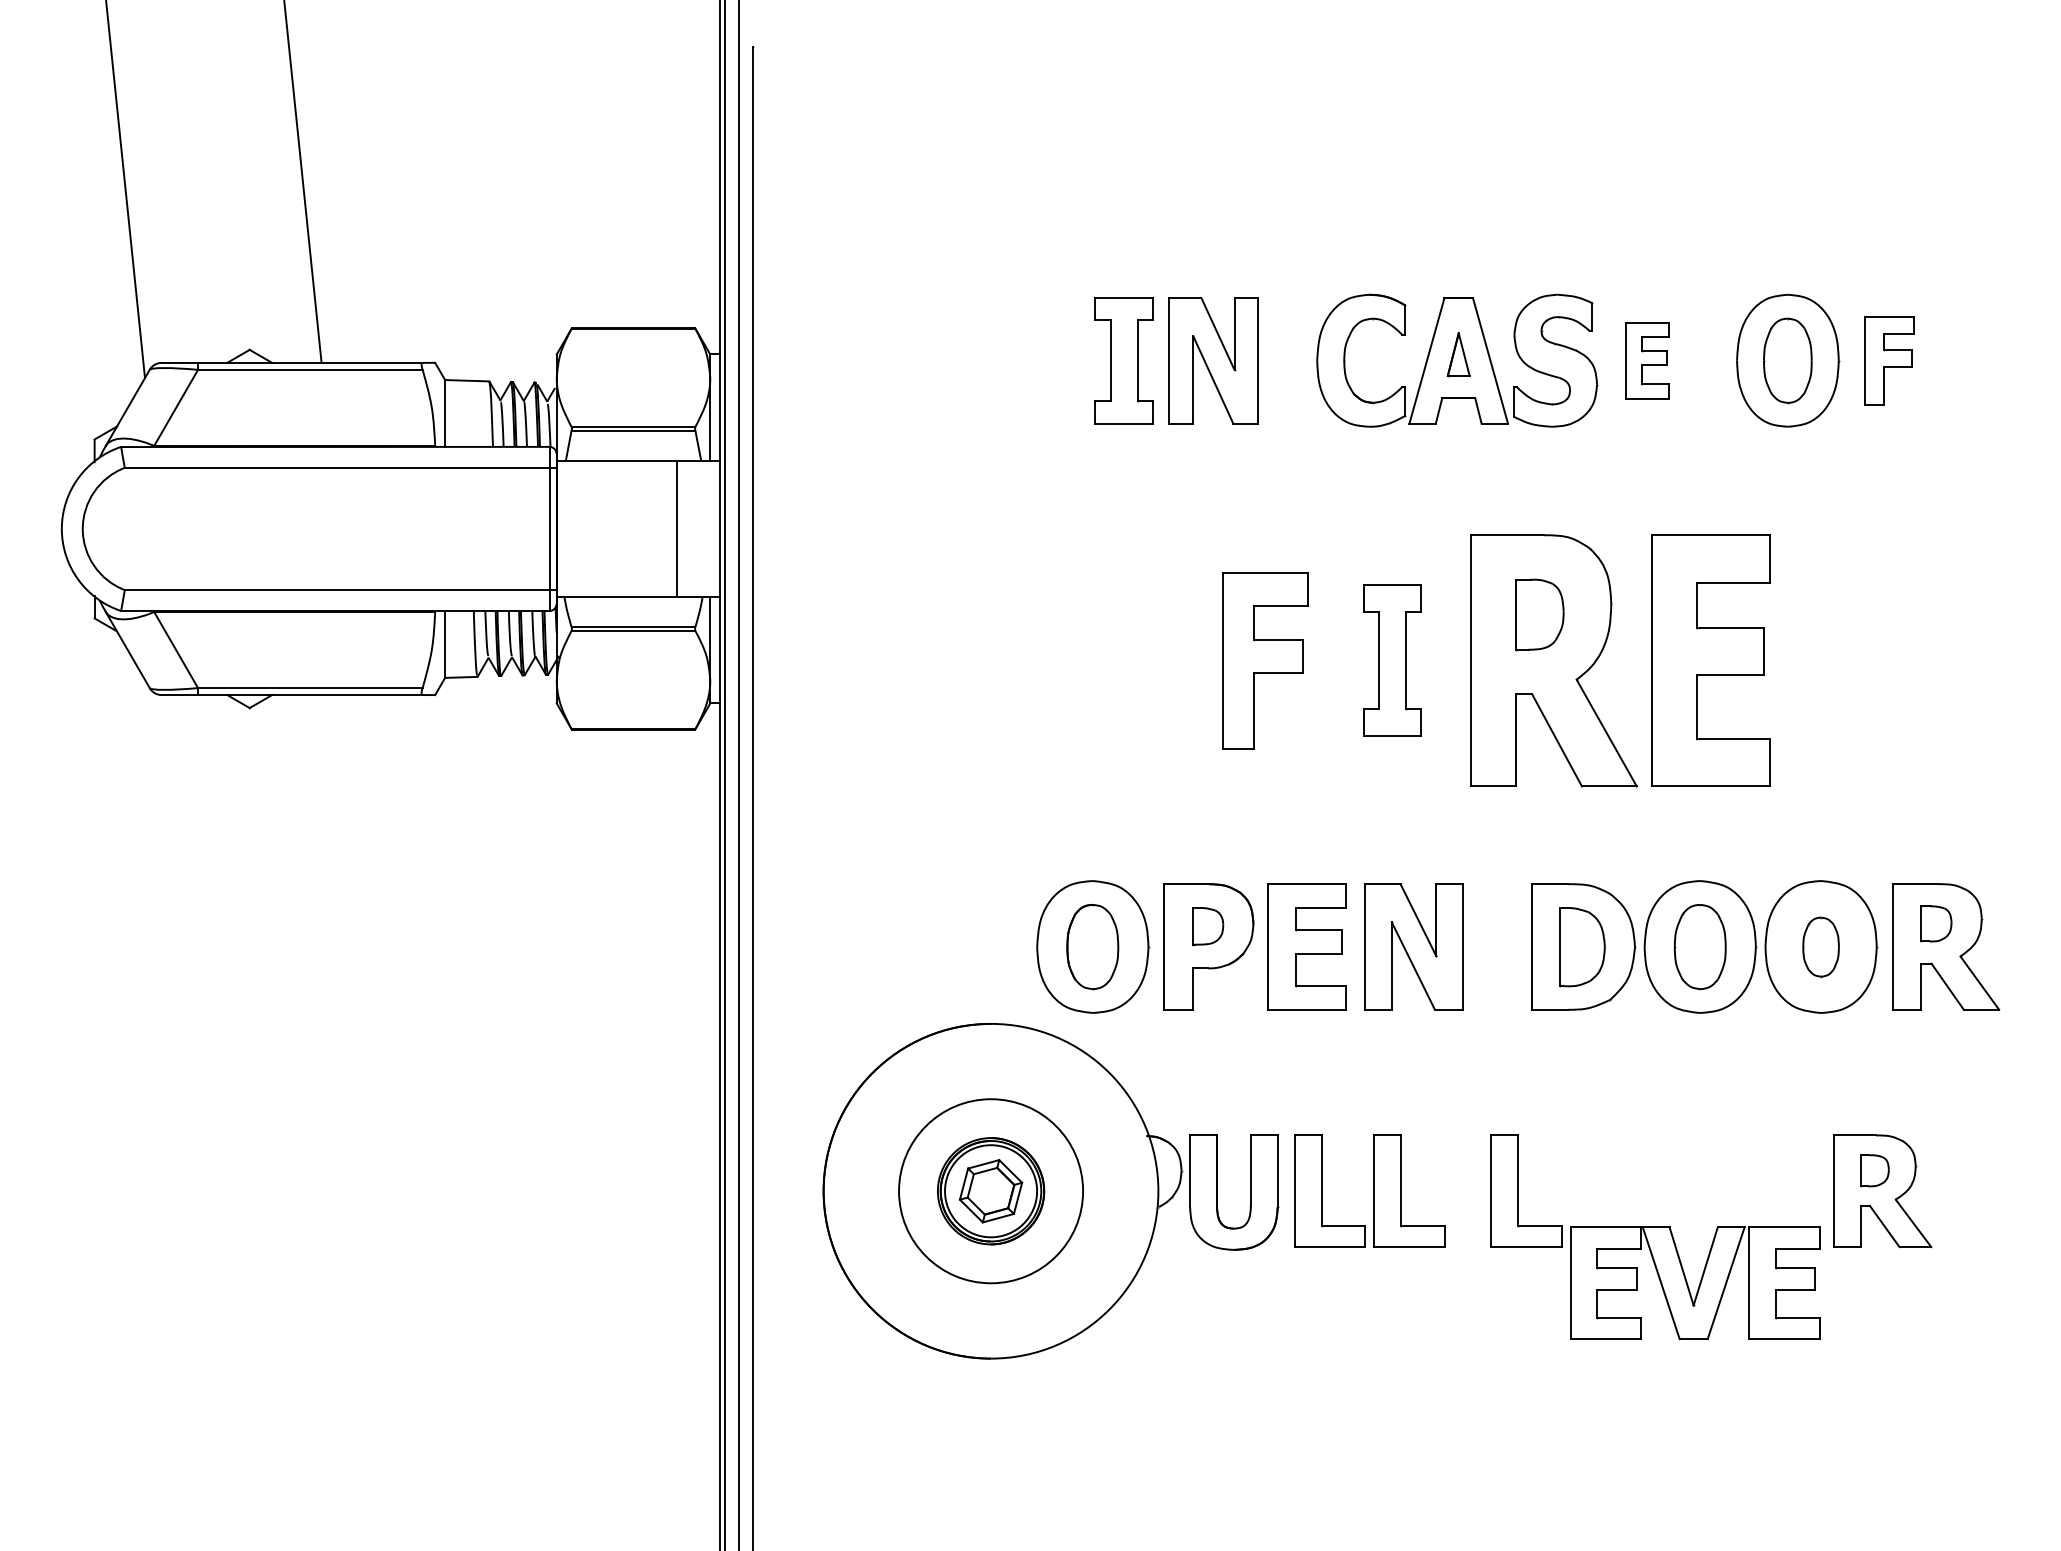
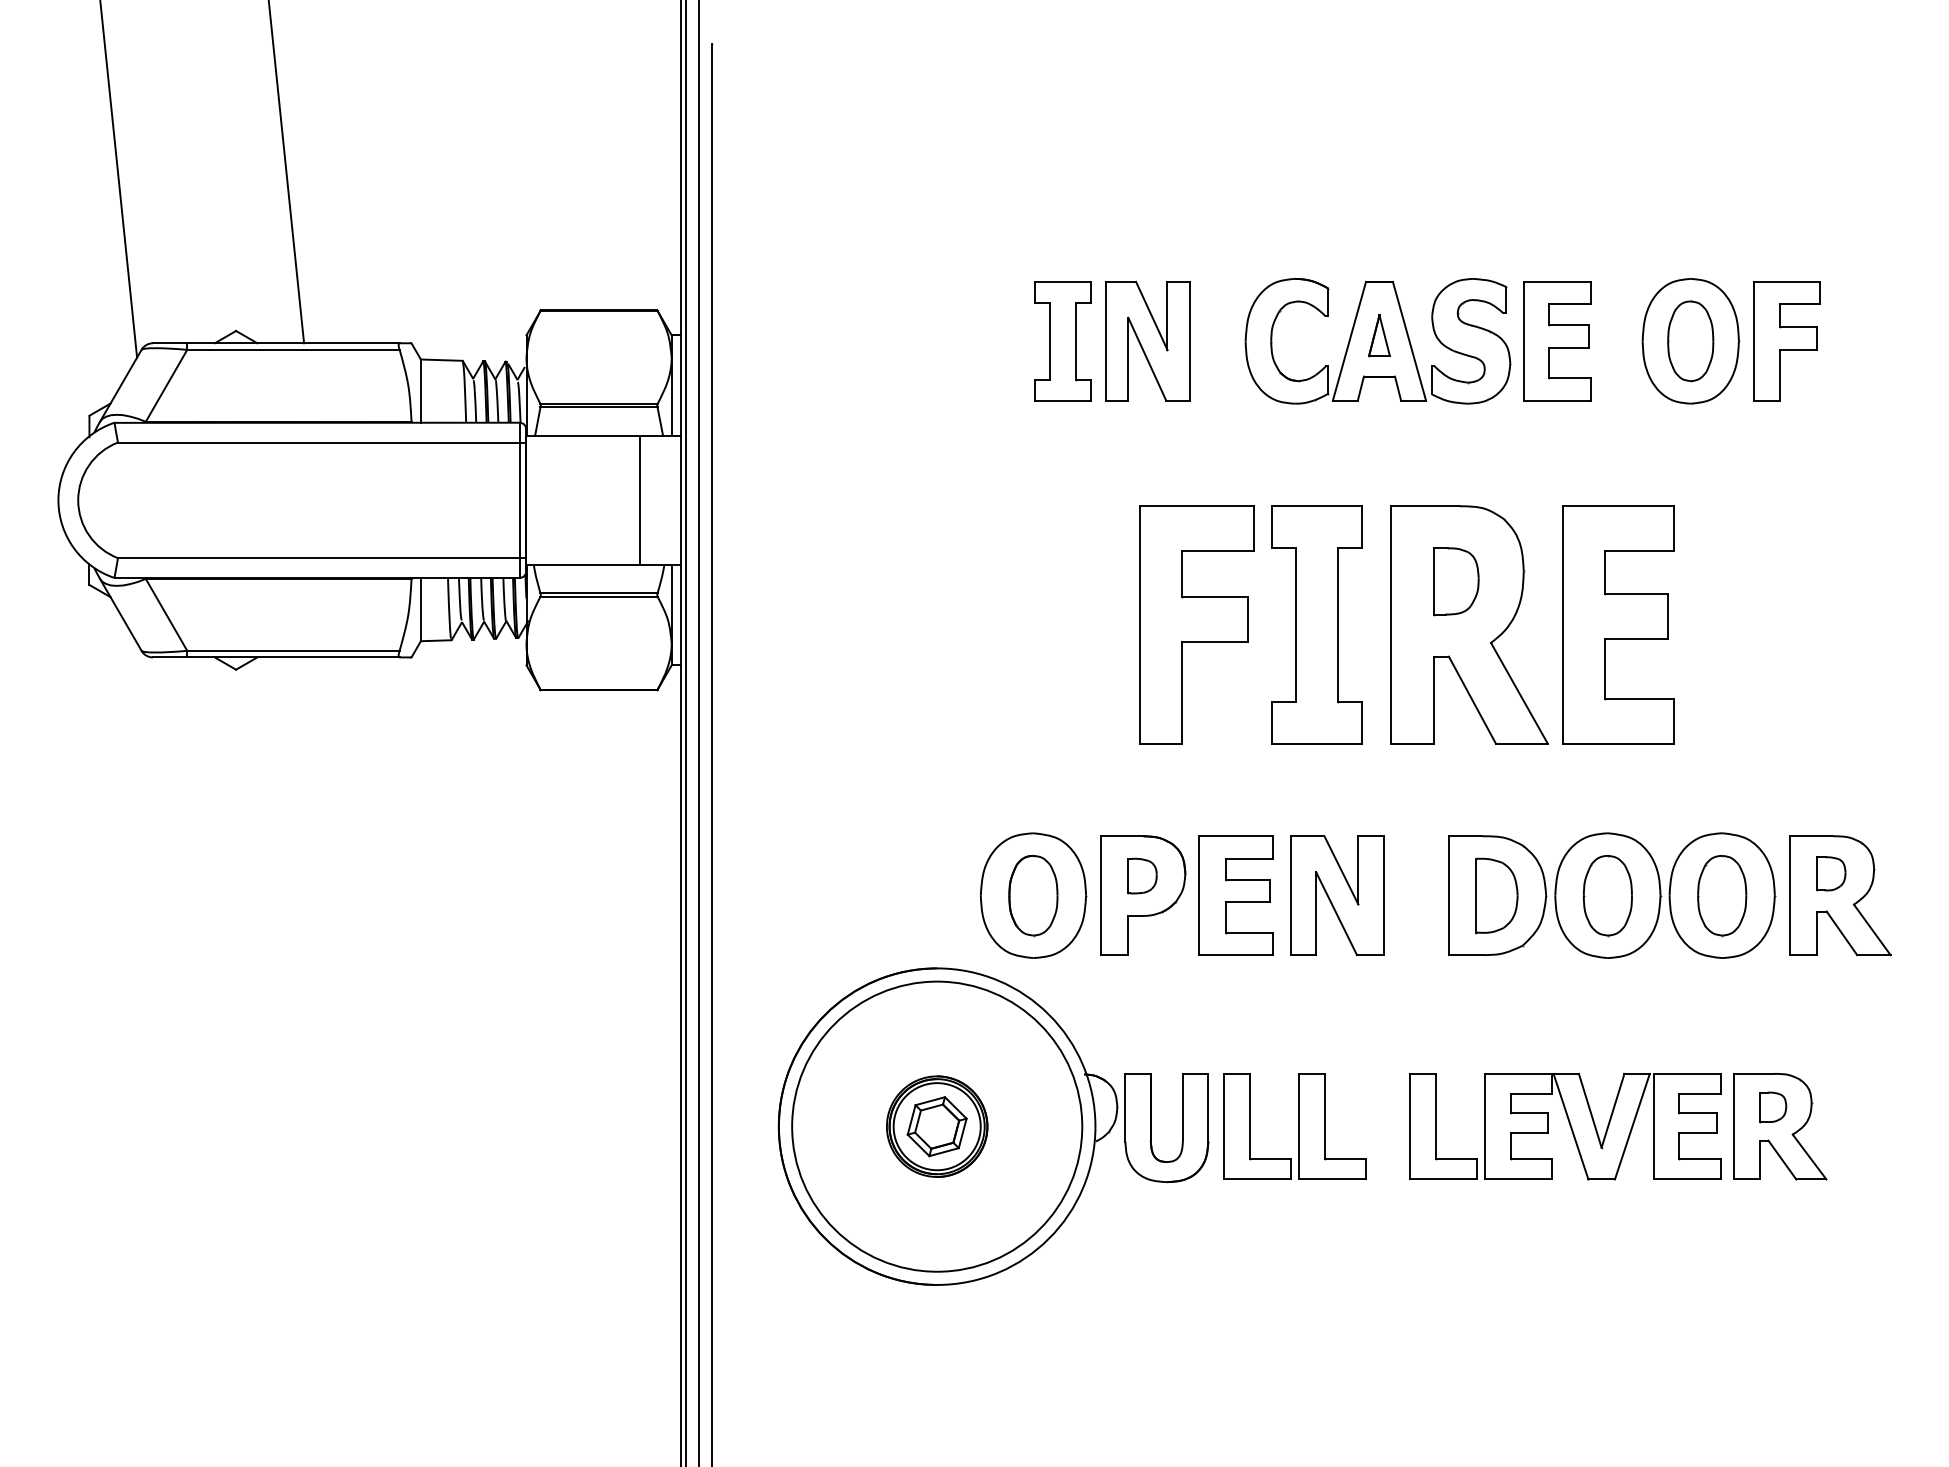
part: (1646, 360) -> (1557, 341), size x1.67
part: (1889, 360) -> (1786, 341), size x1.43
part: (1265, 660) -> (1196, 624), size x1.43
part: (1392, 660) -> (1316, 624), size x1.67
part: (1820, 947) -> (1721, 896), size x1.43
circle: (990, 1190) -> (936, 1125), size x1.67
part: (1695, 1283) -> (1603, 1126), moved

